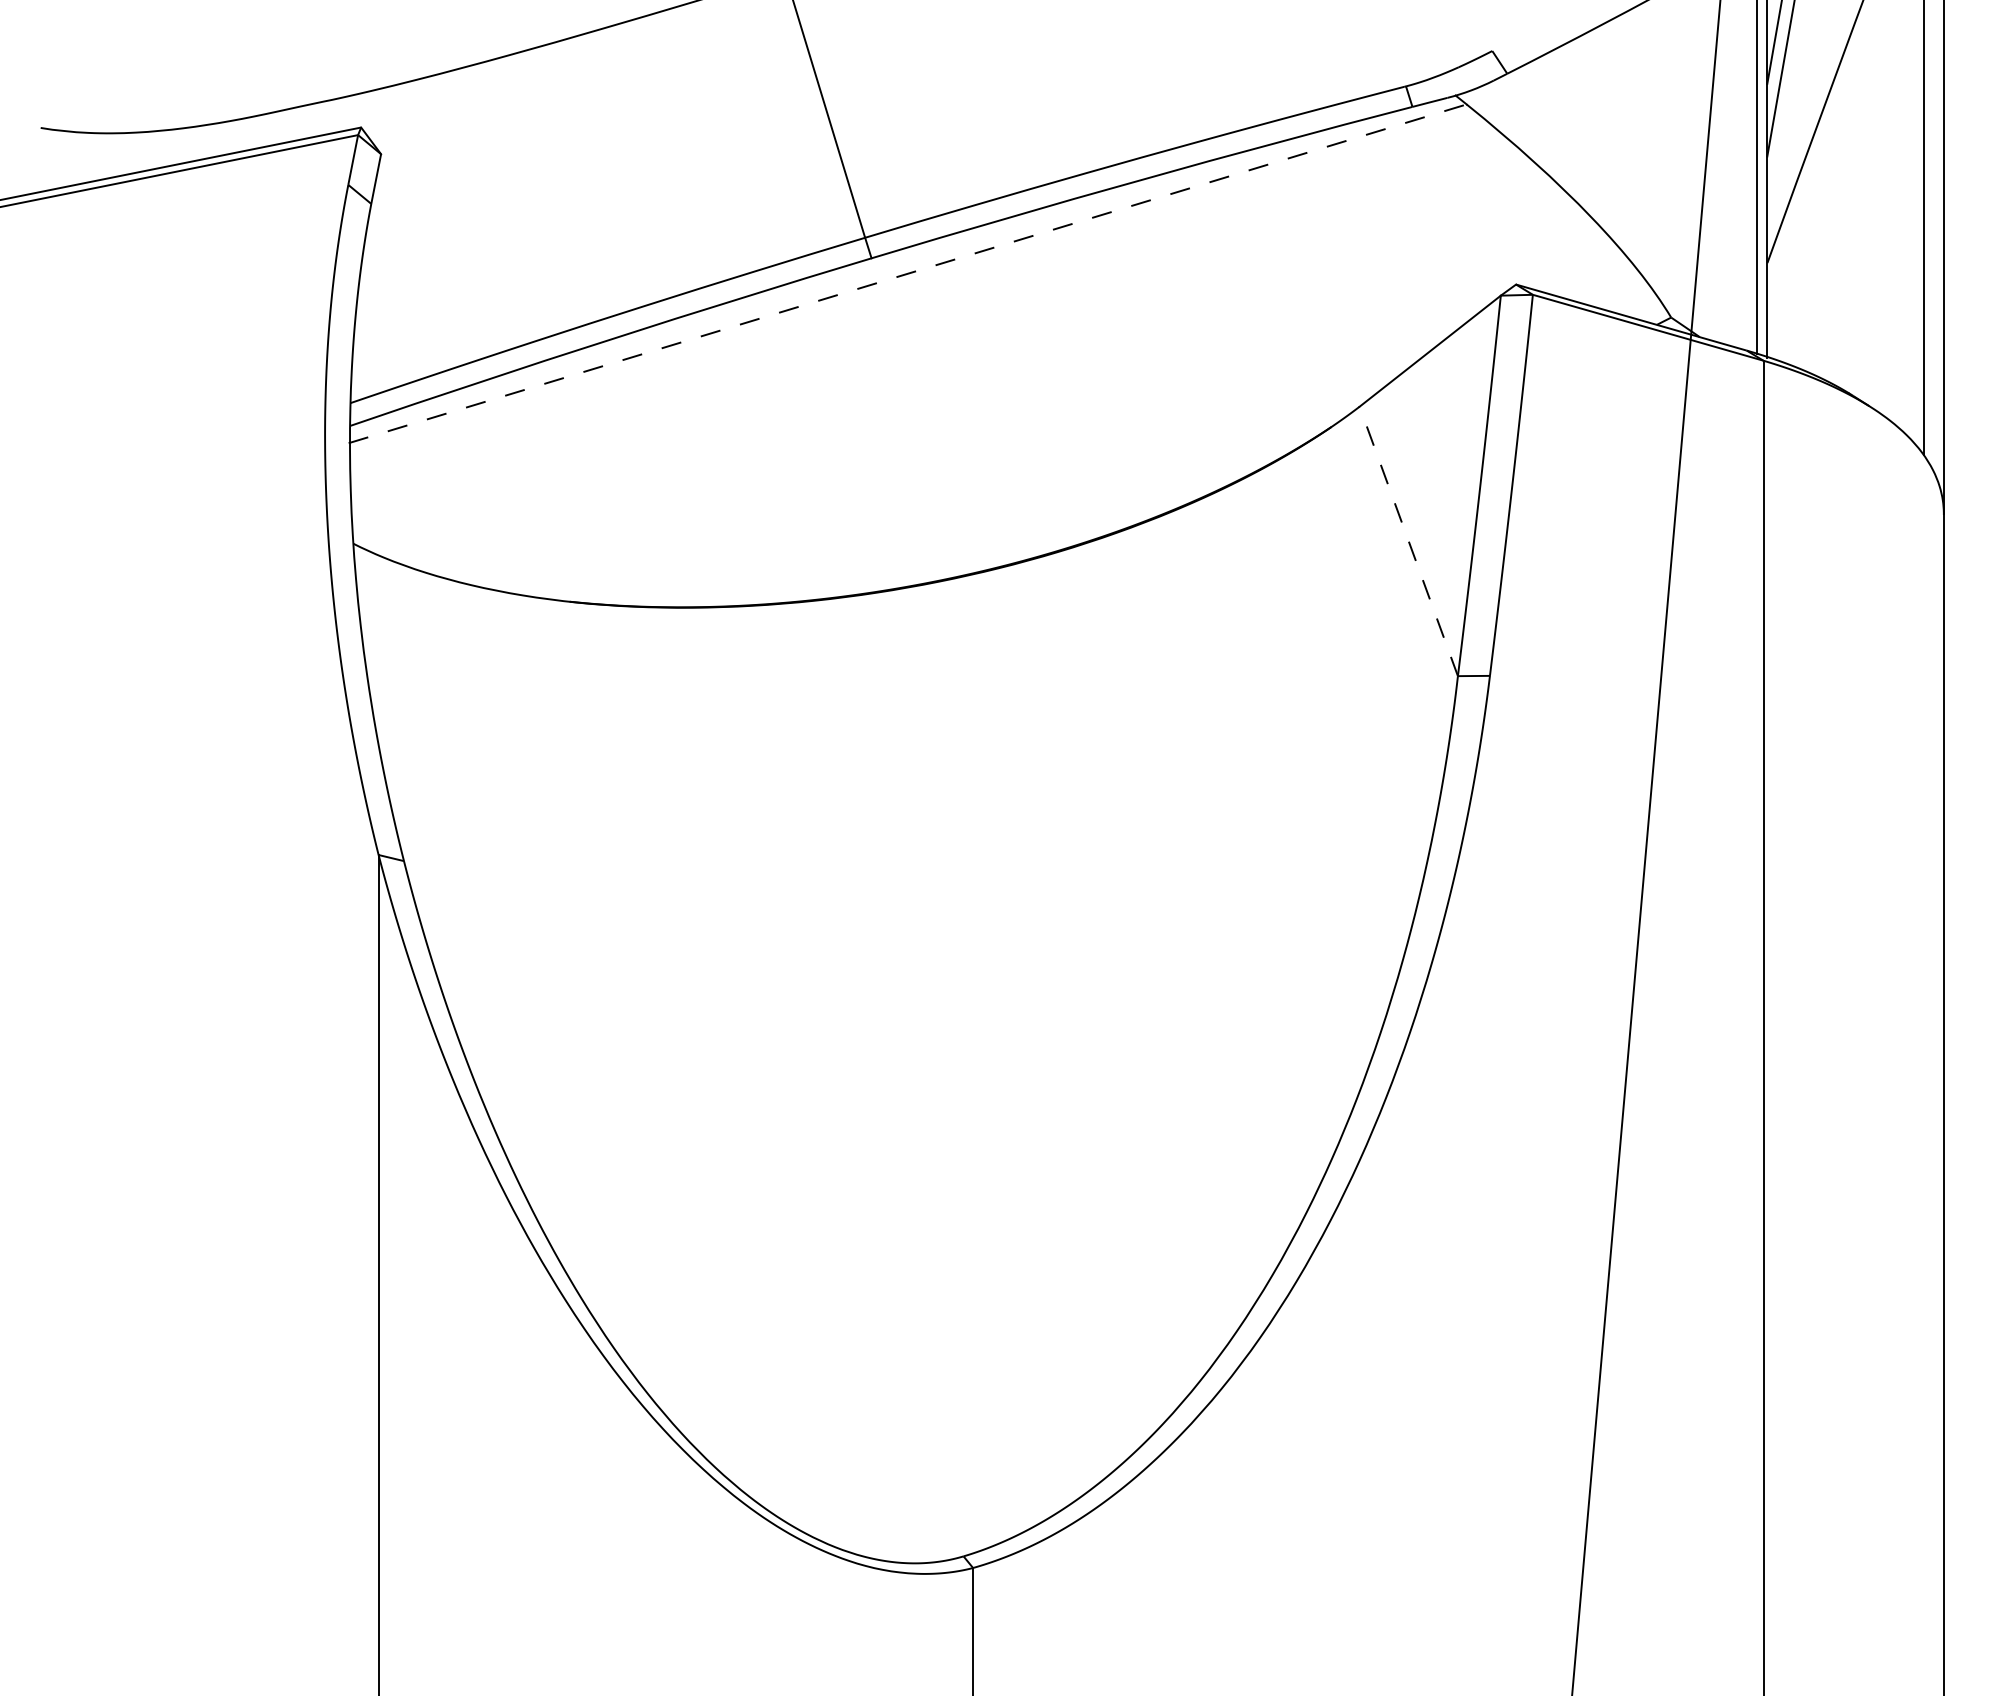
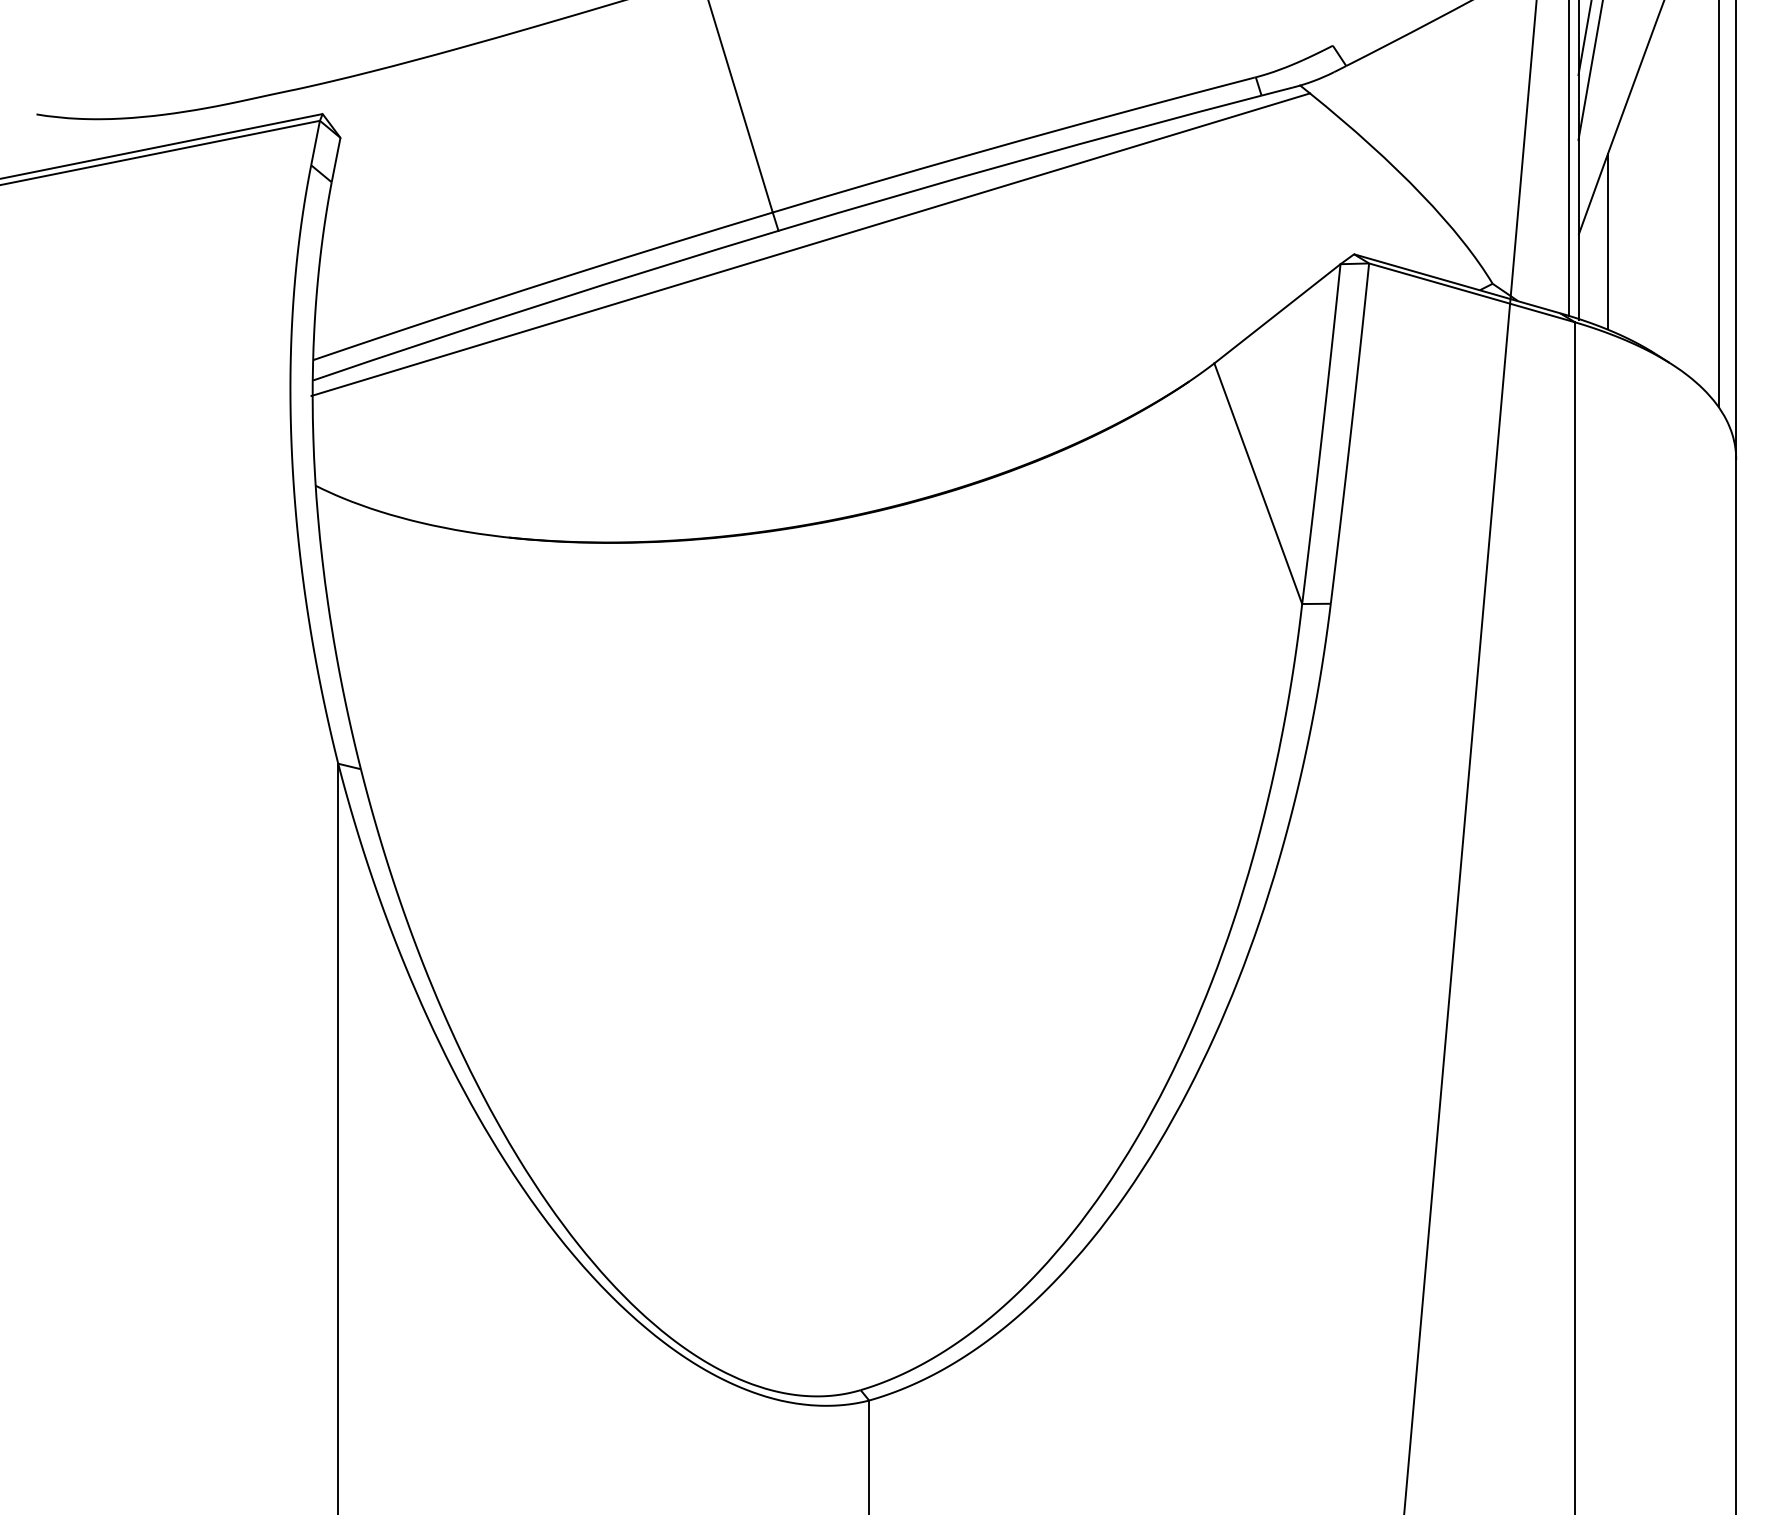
line: (1800, 269) -> (1608, 240), added
line: (908, 273) -> (811, 244), dashed -> solid
line: (1408, 540) -> (1258, 482), dashed -> solid

